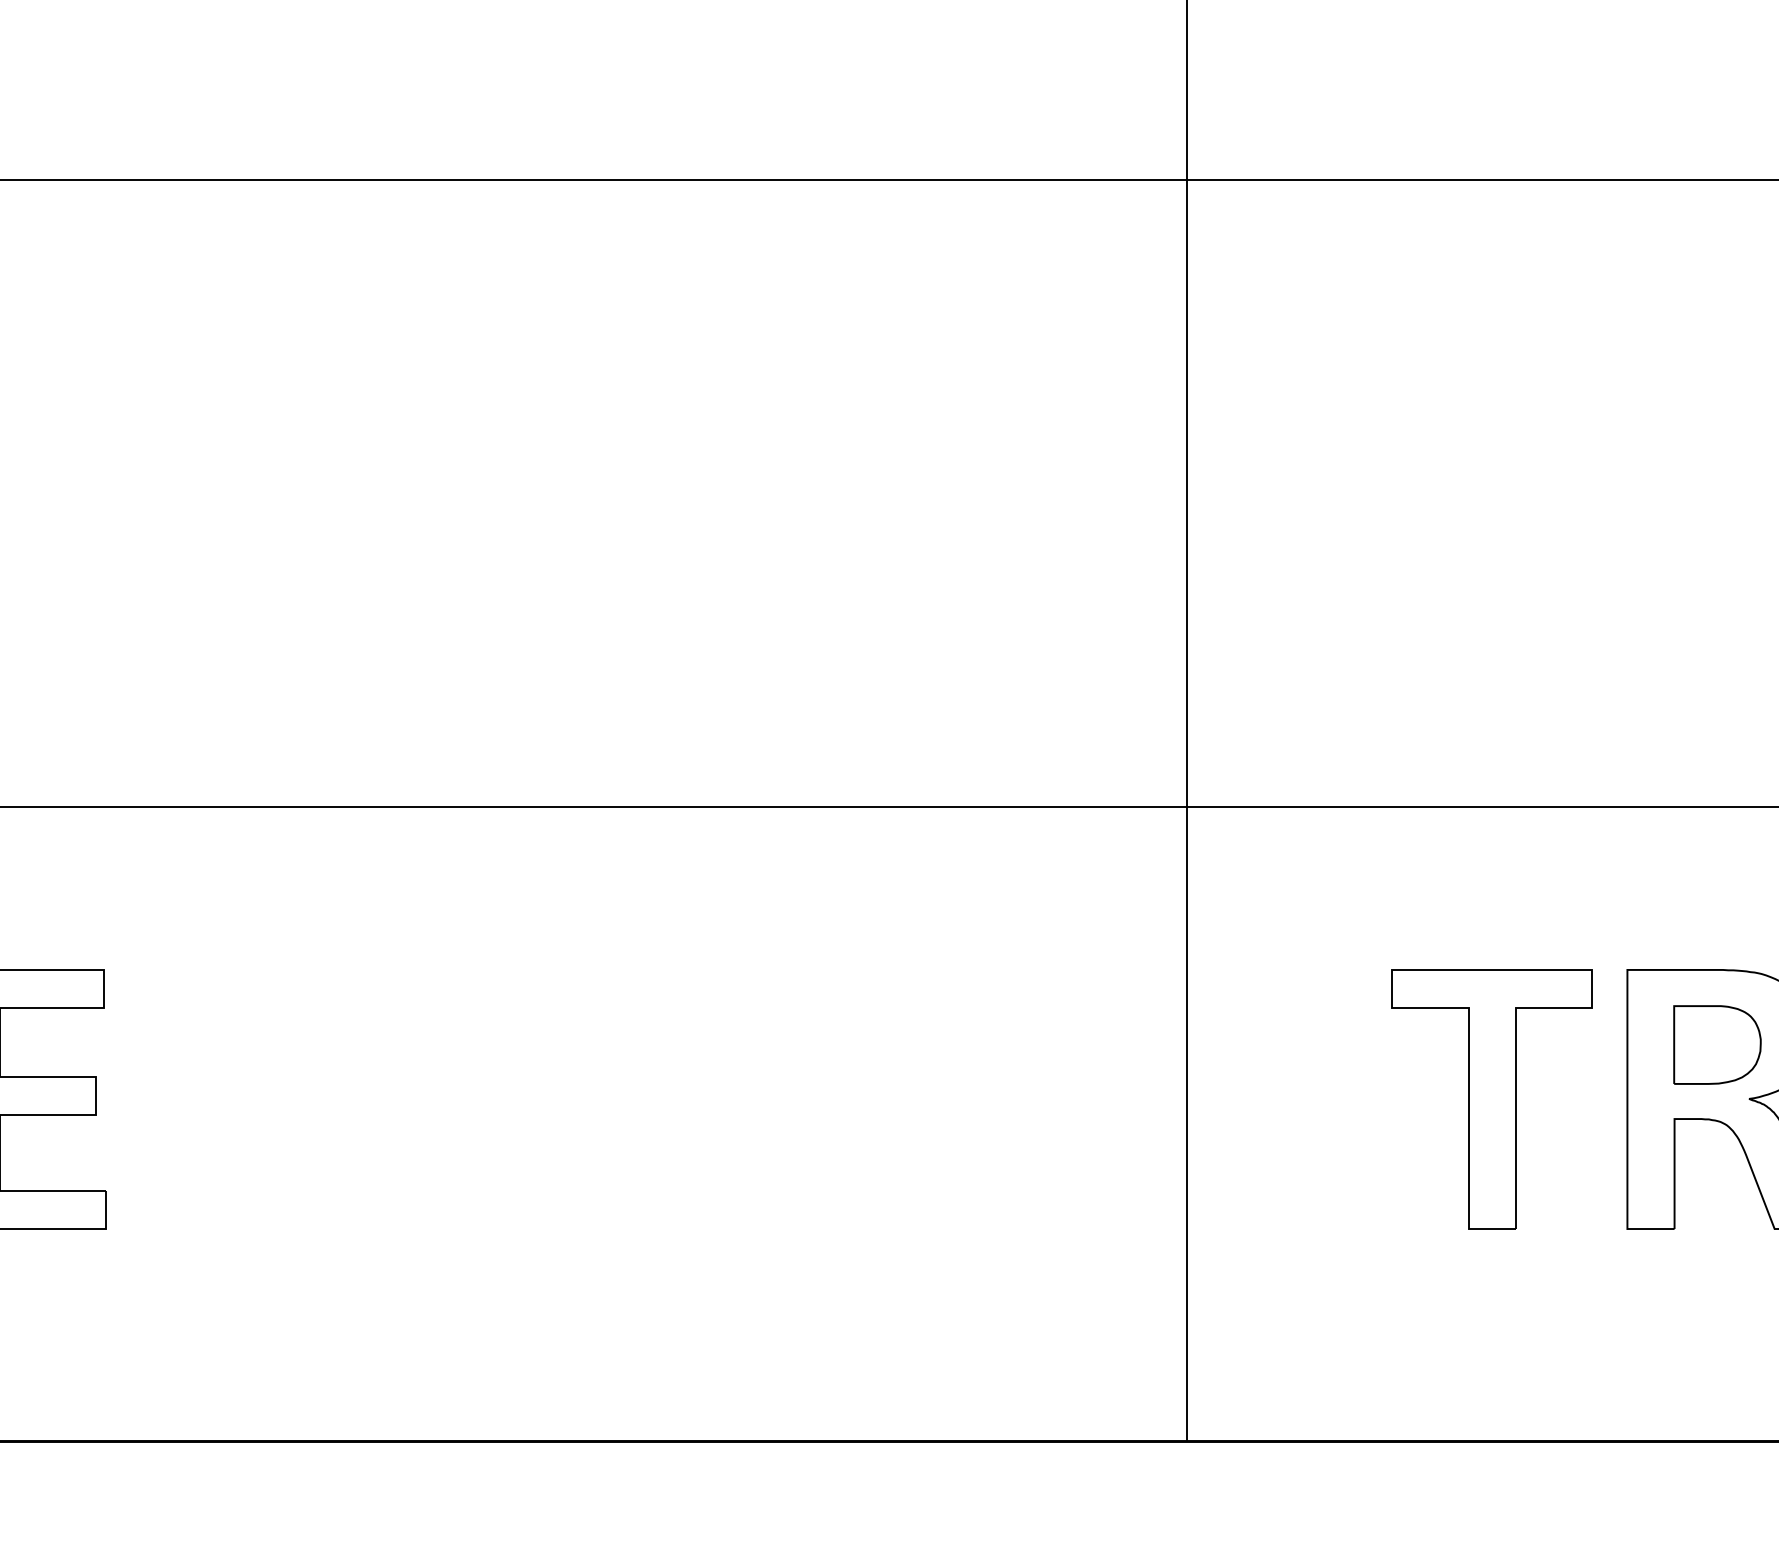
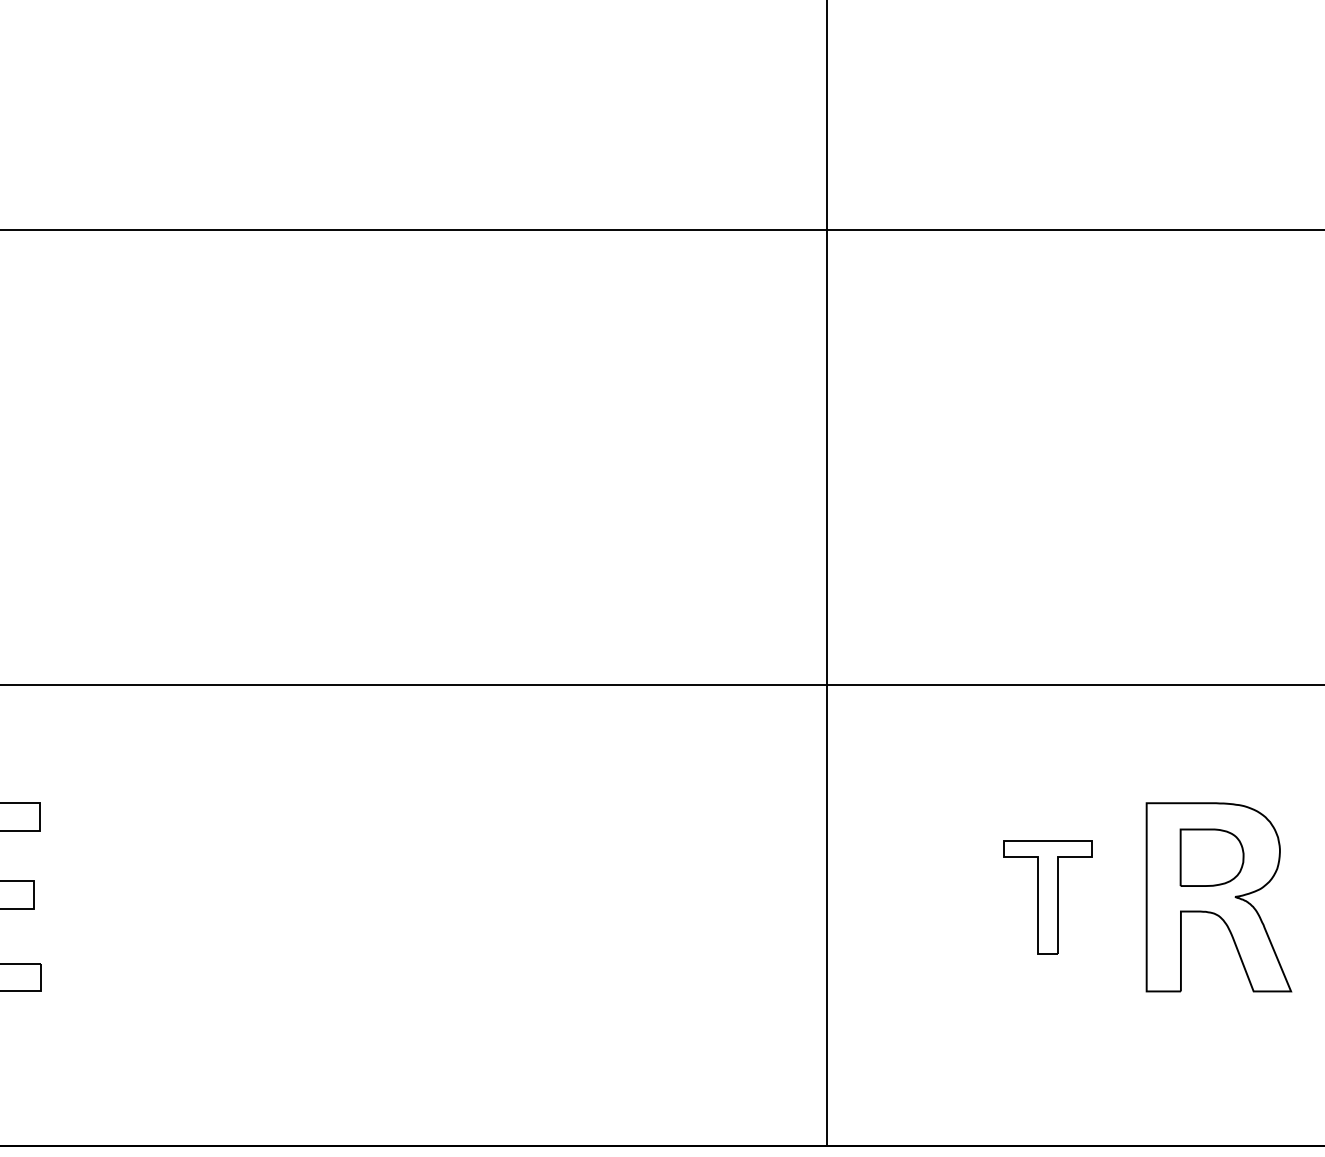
part: (1490, 1098) -> (1047, 896), size x0.6

